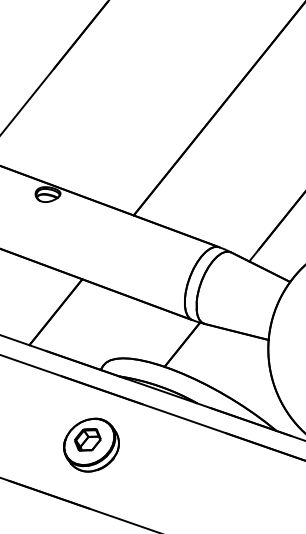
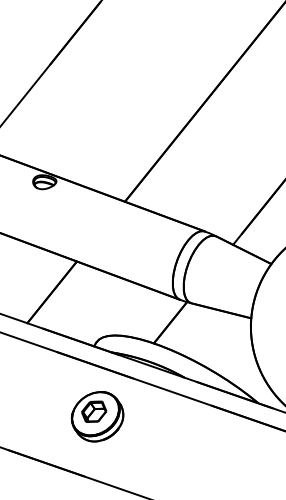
part: (91, 444) -> (97, 416), moved

